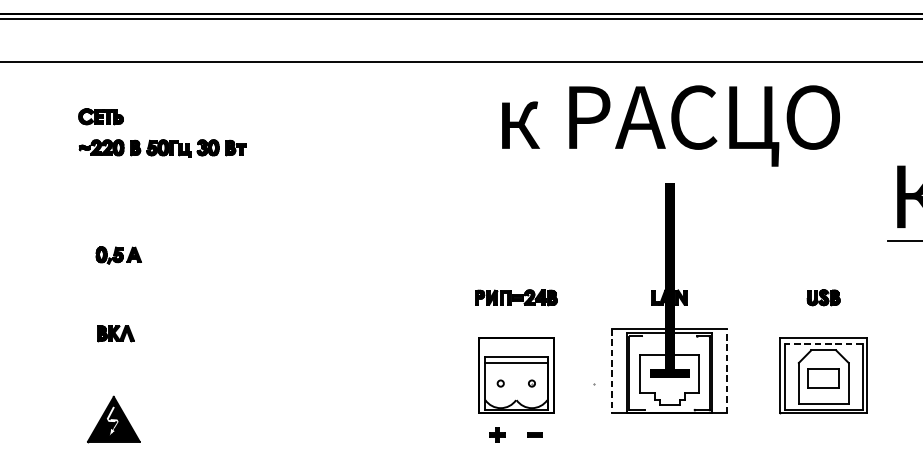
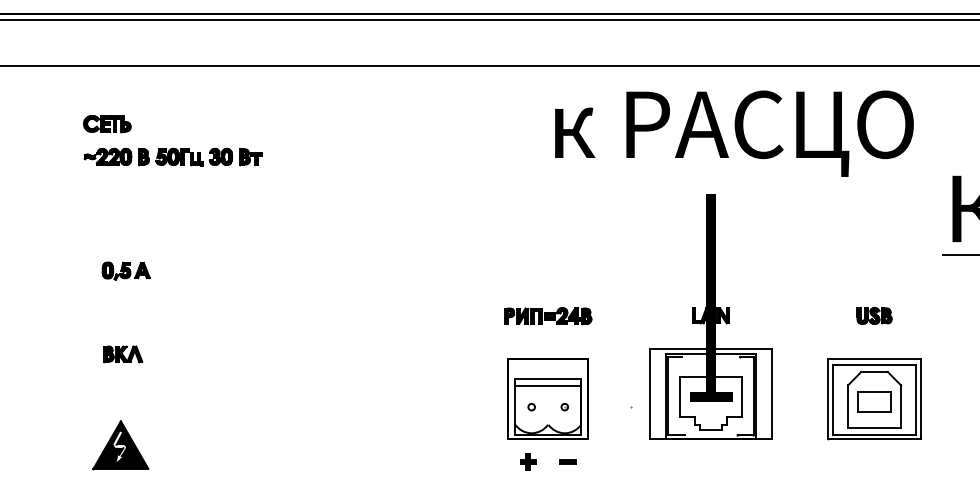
text: (671, 125) -> (734, 133), moved
line: (823, 344) -> (874, 365), dashed -> solid
line: (611, 370) -> (649, 393), dashed -> solid
line: (727, 370) -> (772, 393), dashed -> solid

